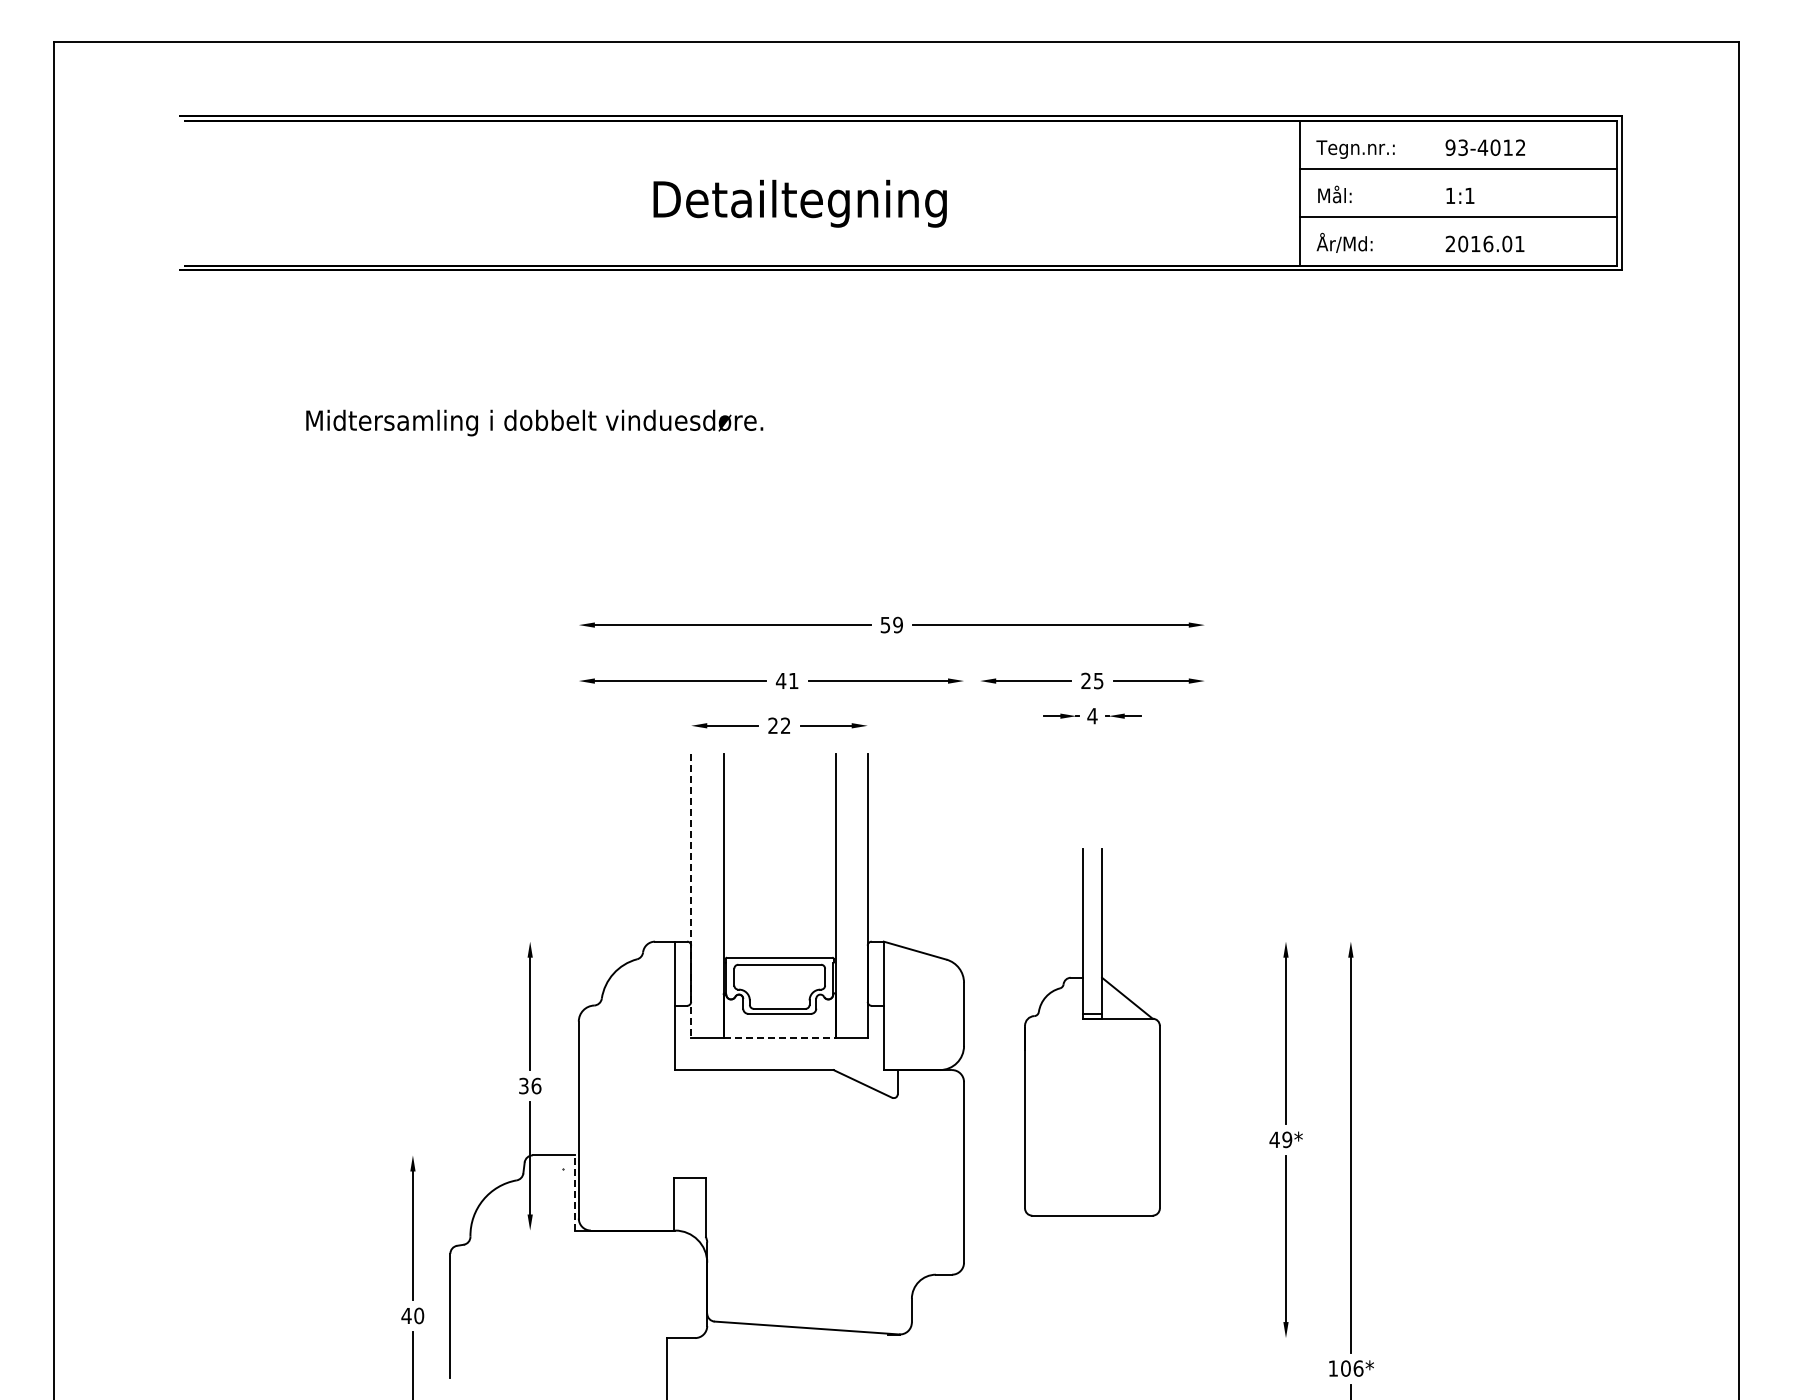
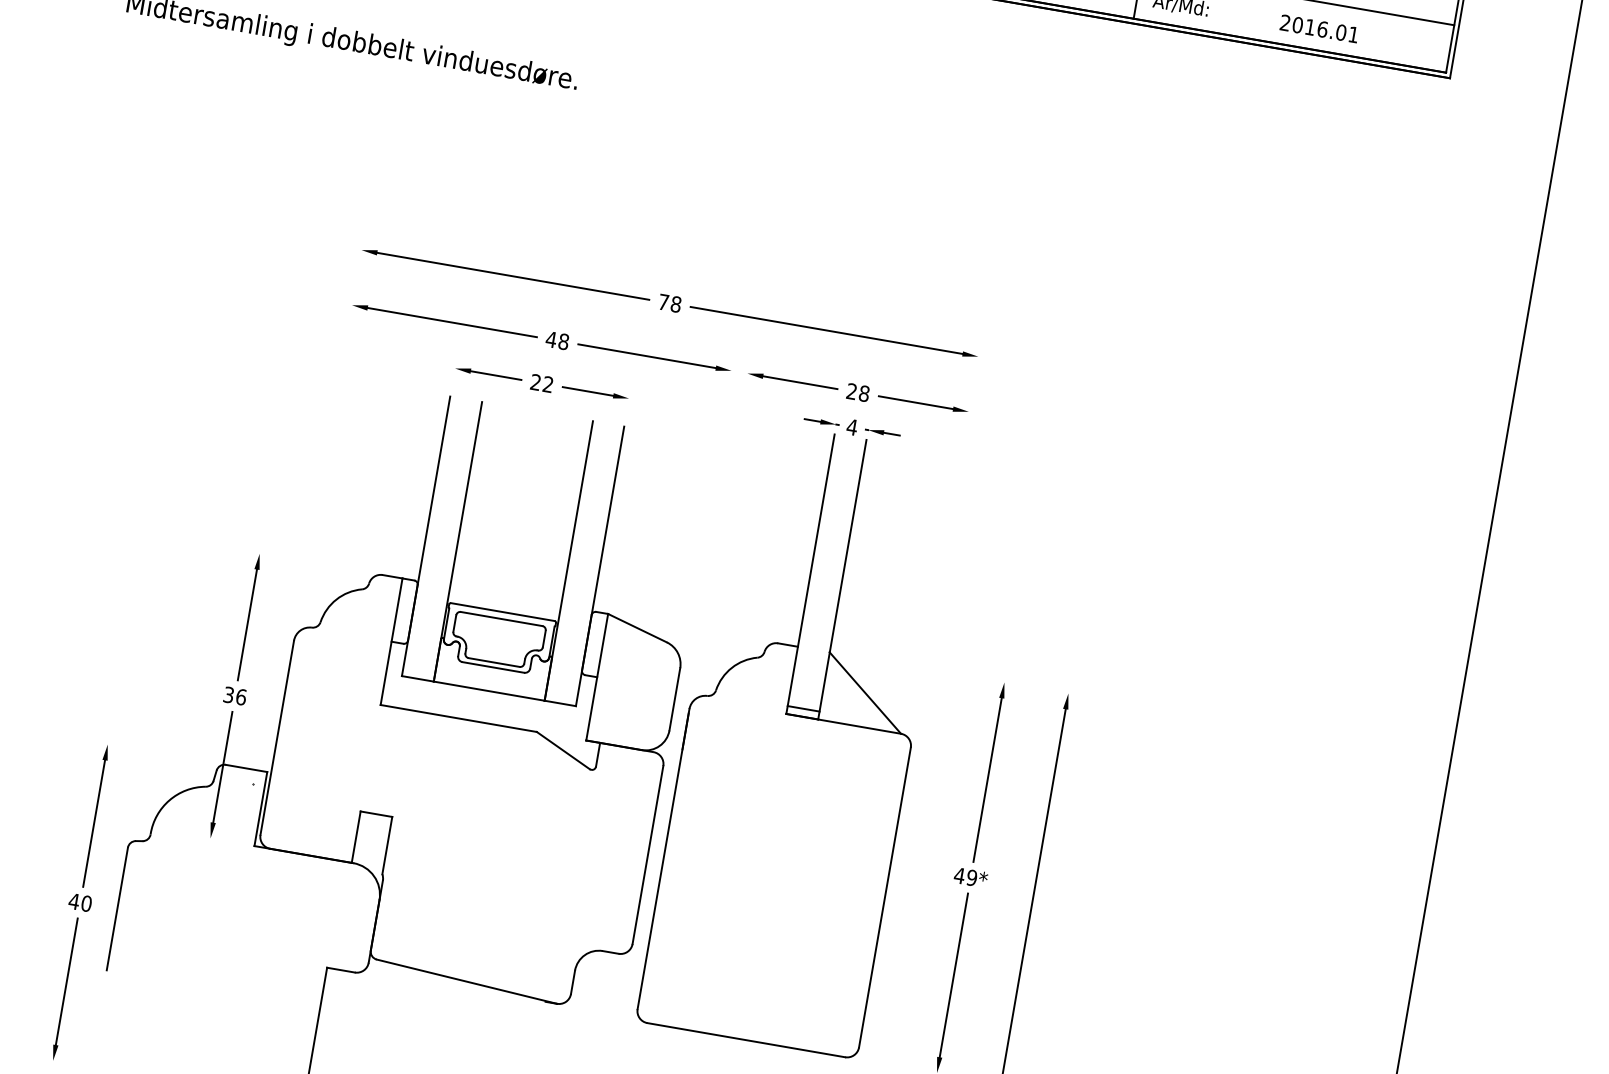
text: (891, 625) -> (669, 303), 59 -> 78
text: (793, 680) -> (563, 341), 41 -> 48
text: (1098, 680) -> (864, 393), 25 -> 28
line: (691, 896) -> (426, 536), dashed -> solid
part: (1092, 1031) -> (798, 738), size x1.67
line: (780, 1037) -> (490, 690), dashed -> solid
line: (574, 1193) -> (260, 809), dashed -> solid

